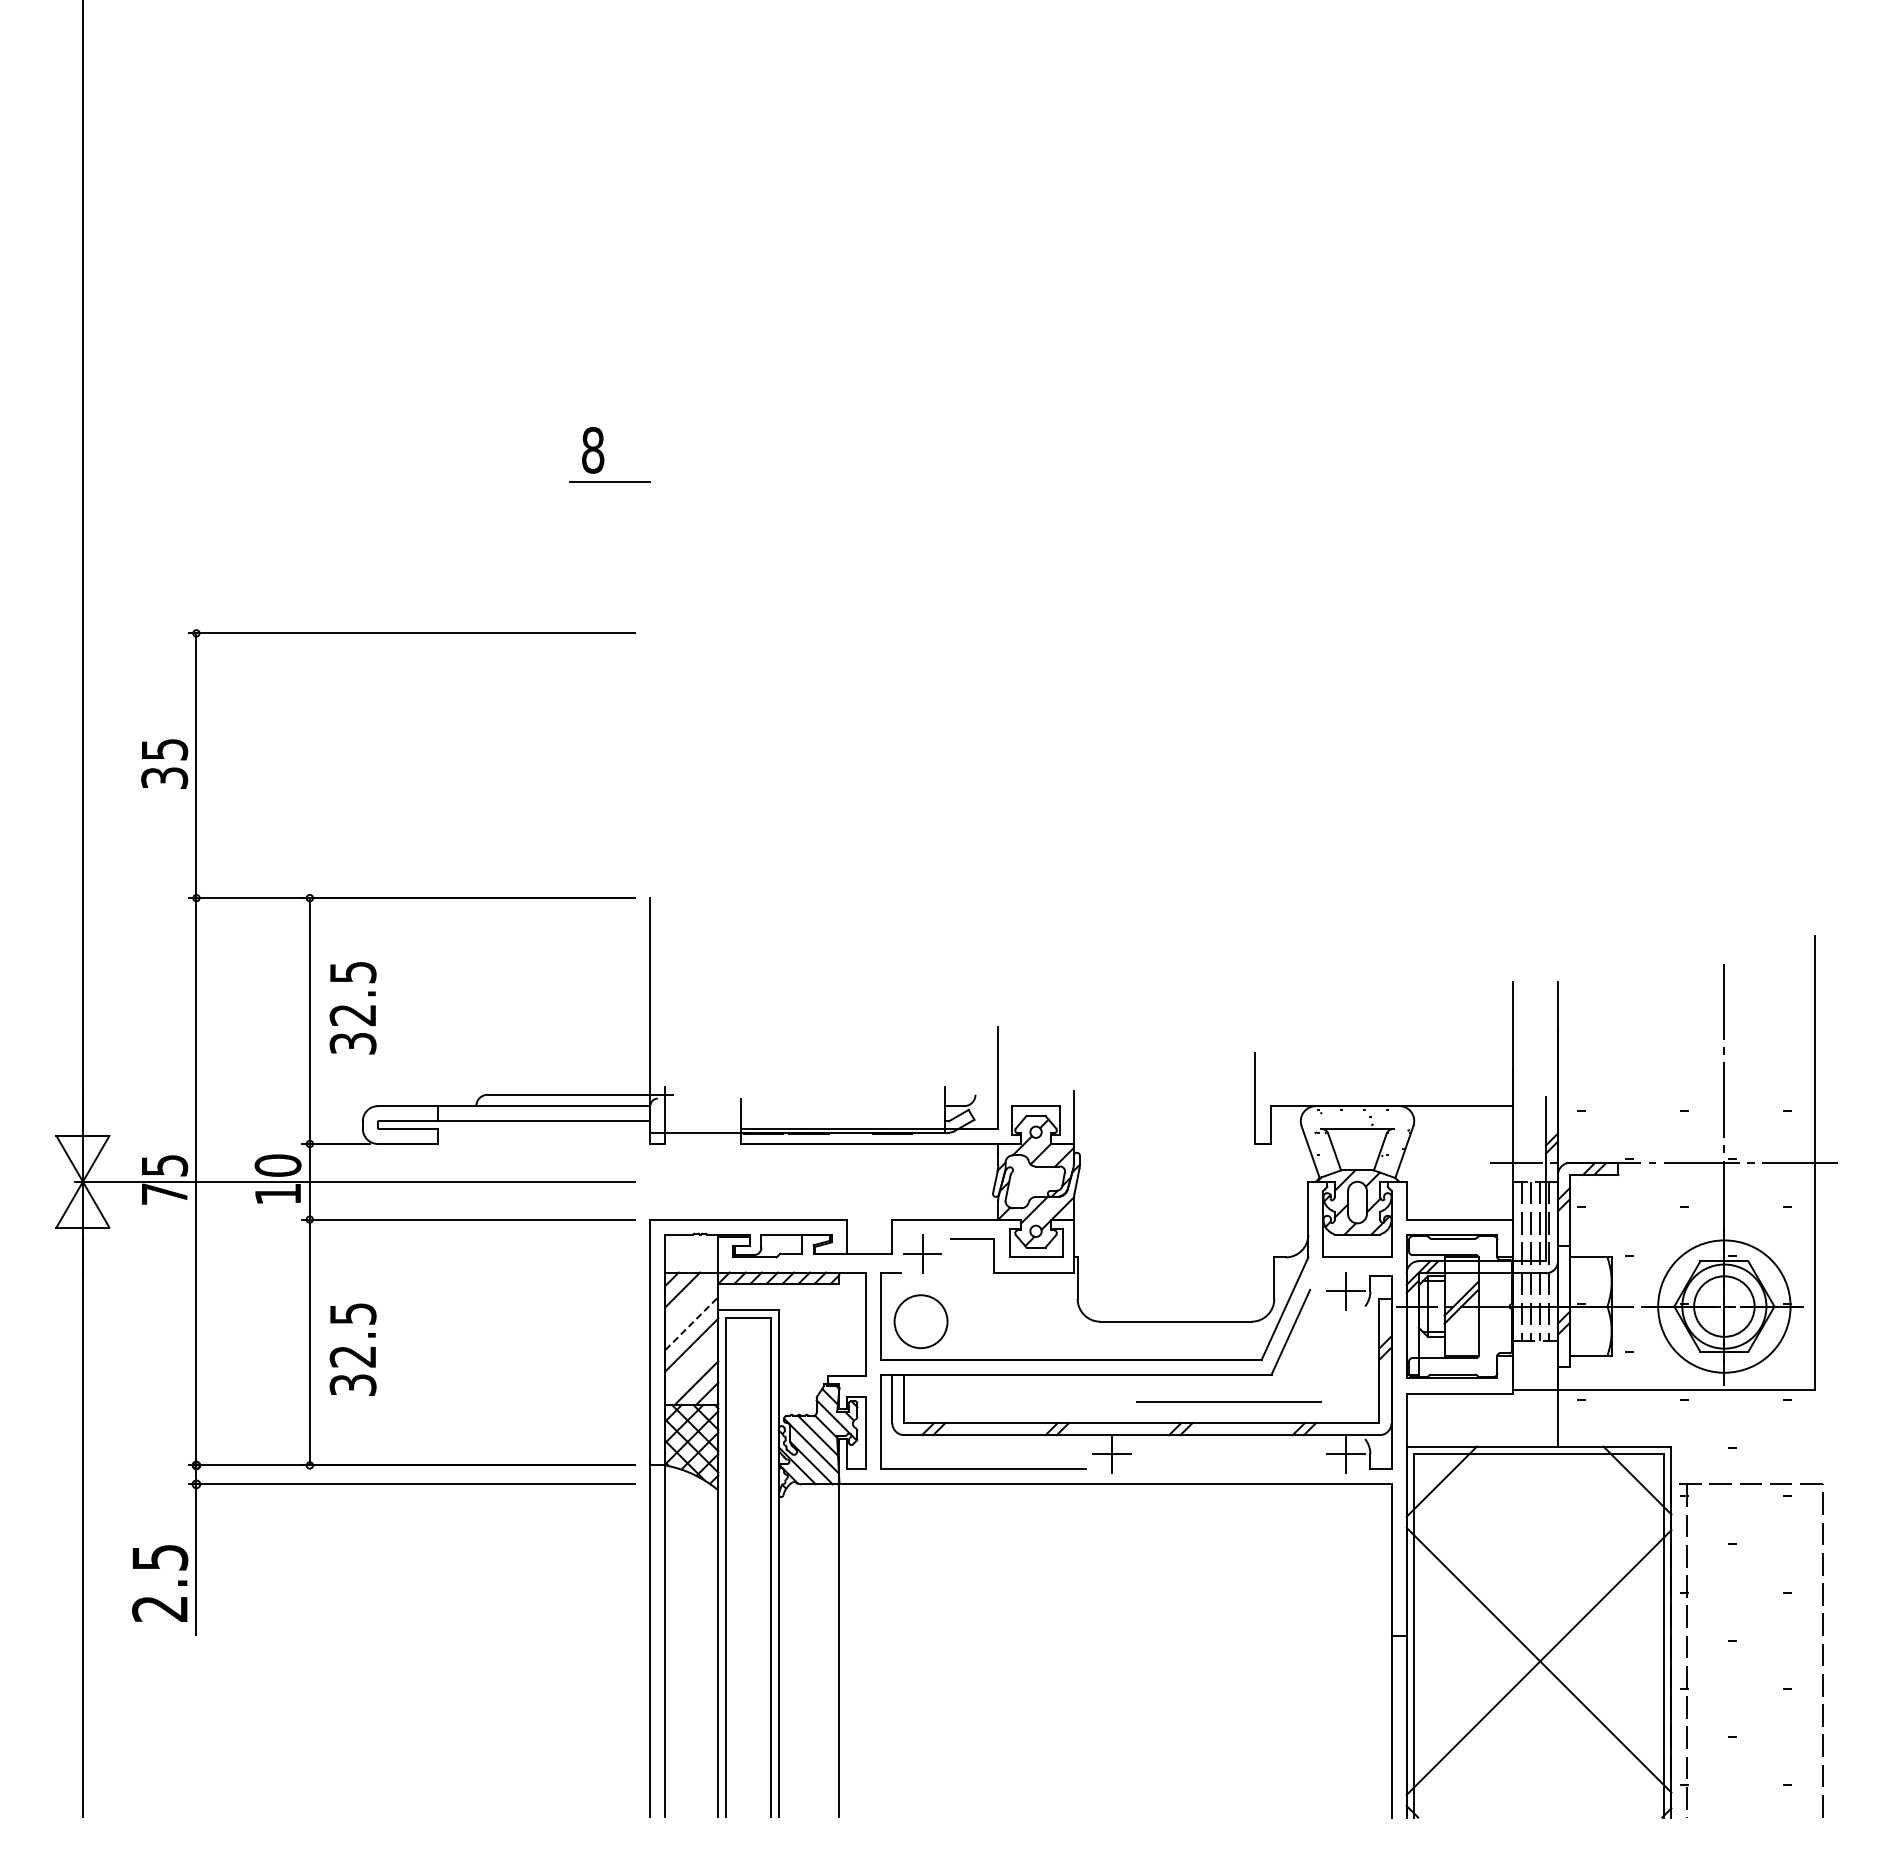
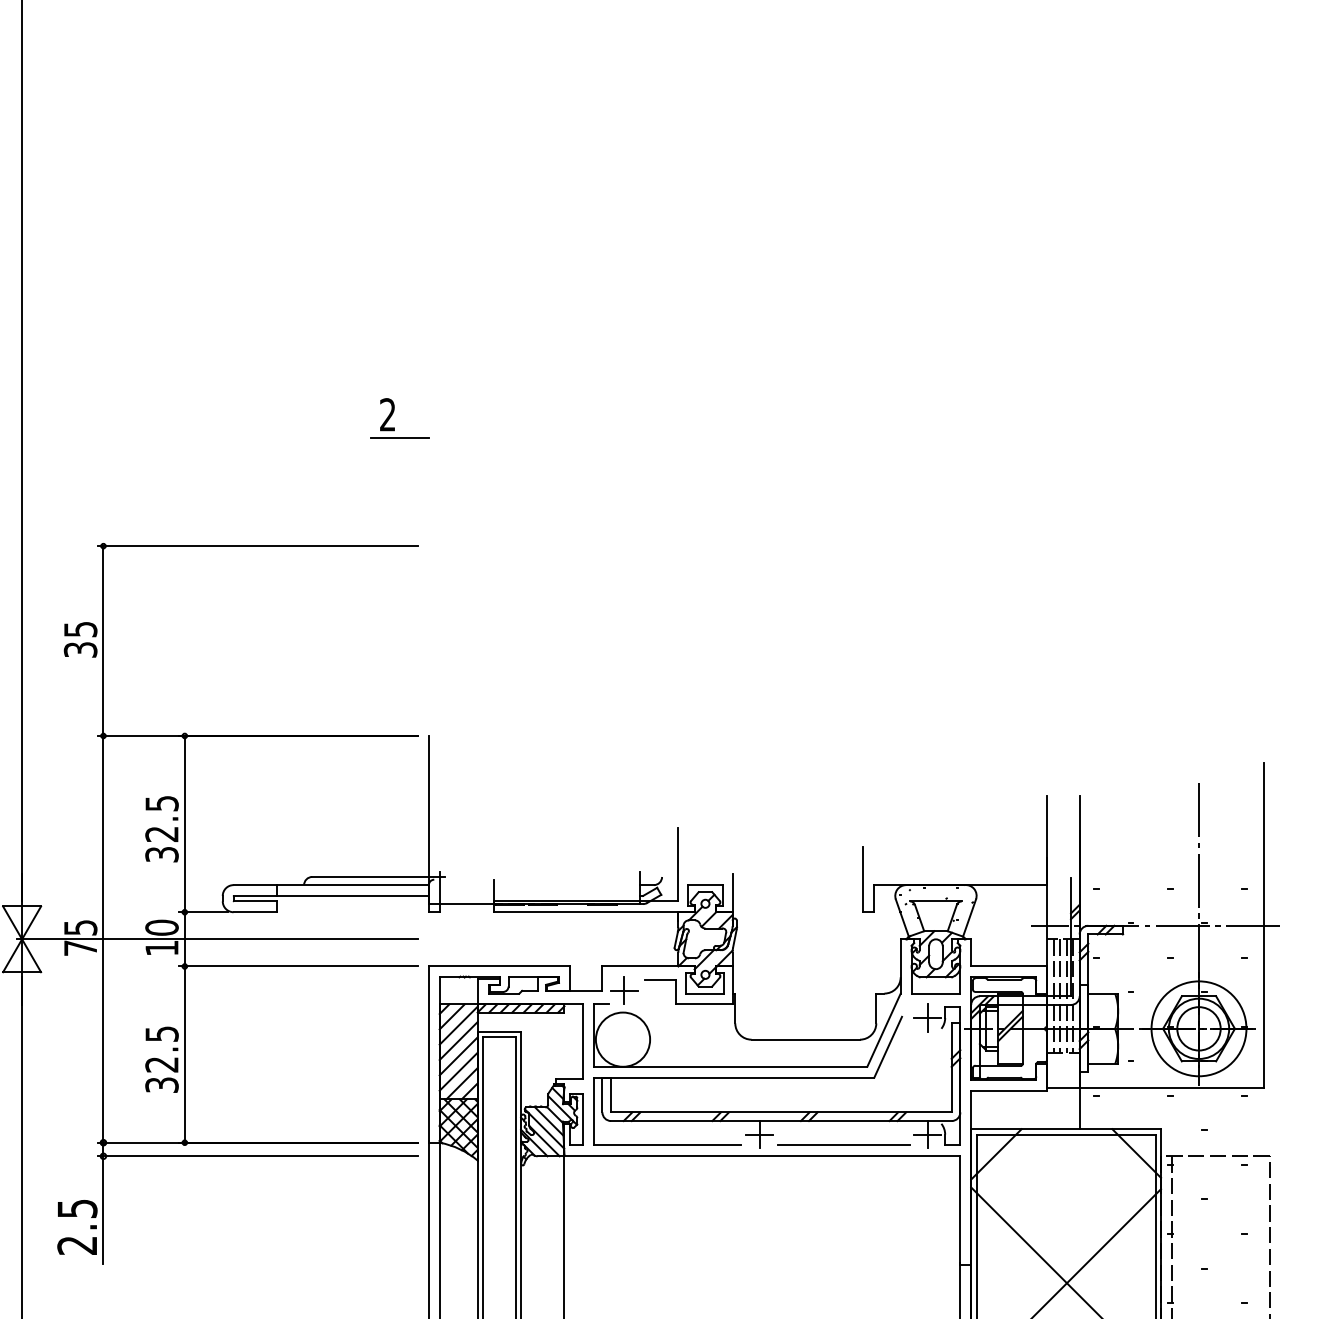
text: (593, 449) -> (388, 414), 8 -> 2
text: (352, 1008) -> (161, 829), moved
line: (691, 1301) -> (458, 1025), added
circle: (920, 1321) -> (622, 1039), size x1.43
line: (692, 1323) -> (459, 1040), dashed -> solid
text: (352, 1349) -> (161, 1059), moved
line: (691, 1365) -> (458, 1071), added
line: (1228, 1401) -> (843, 1144), moved

